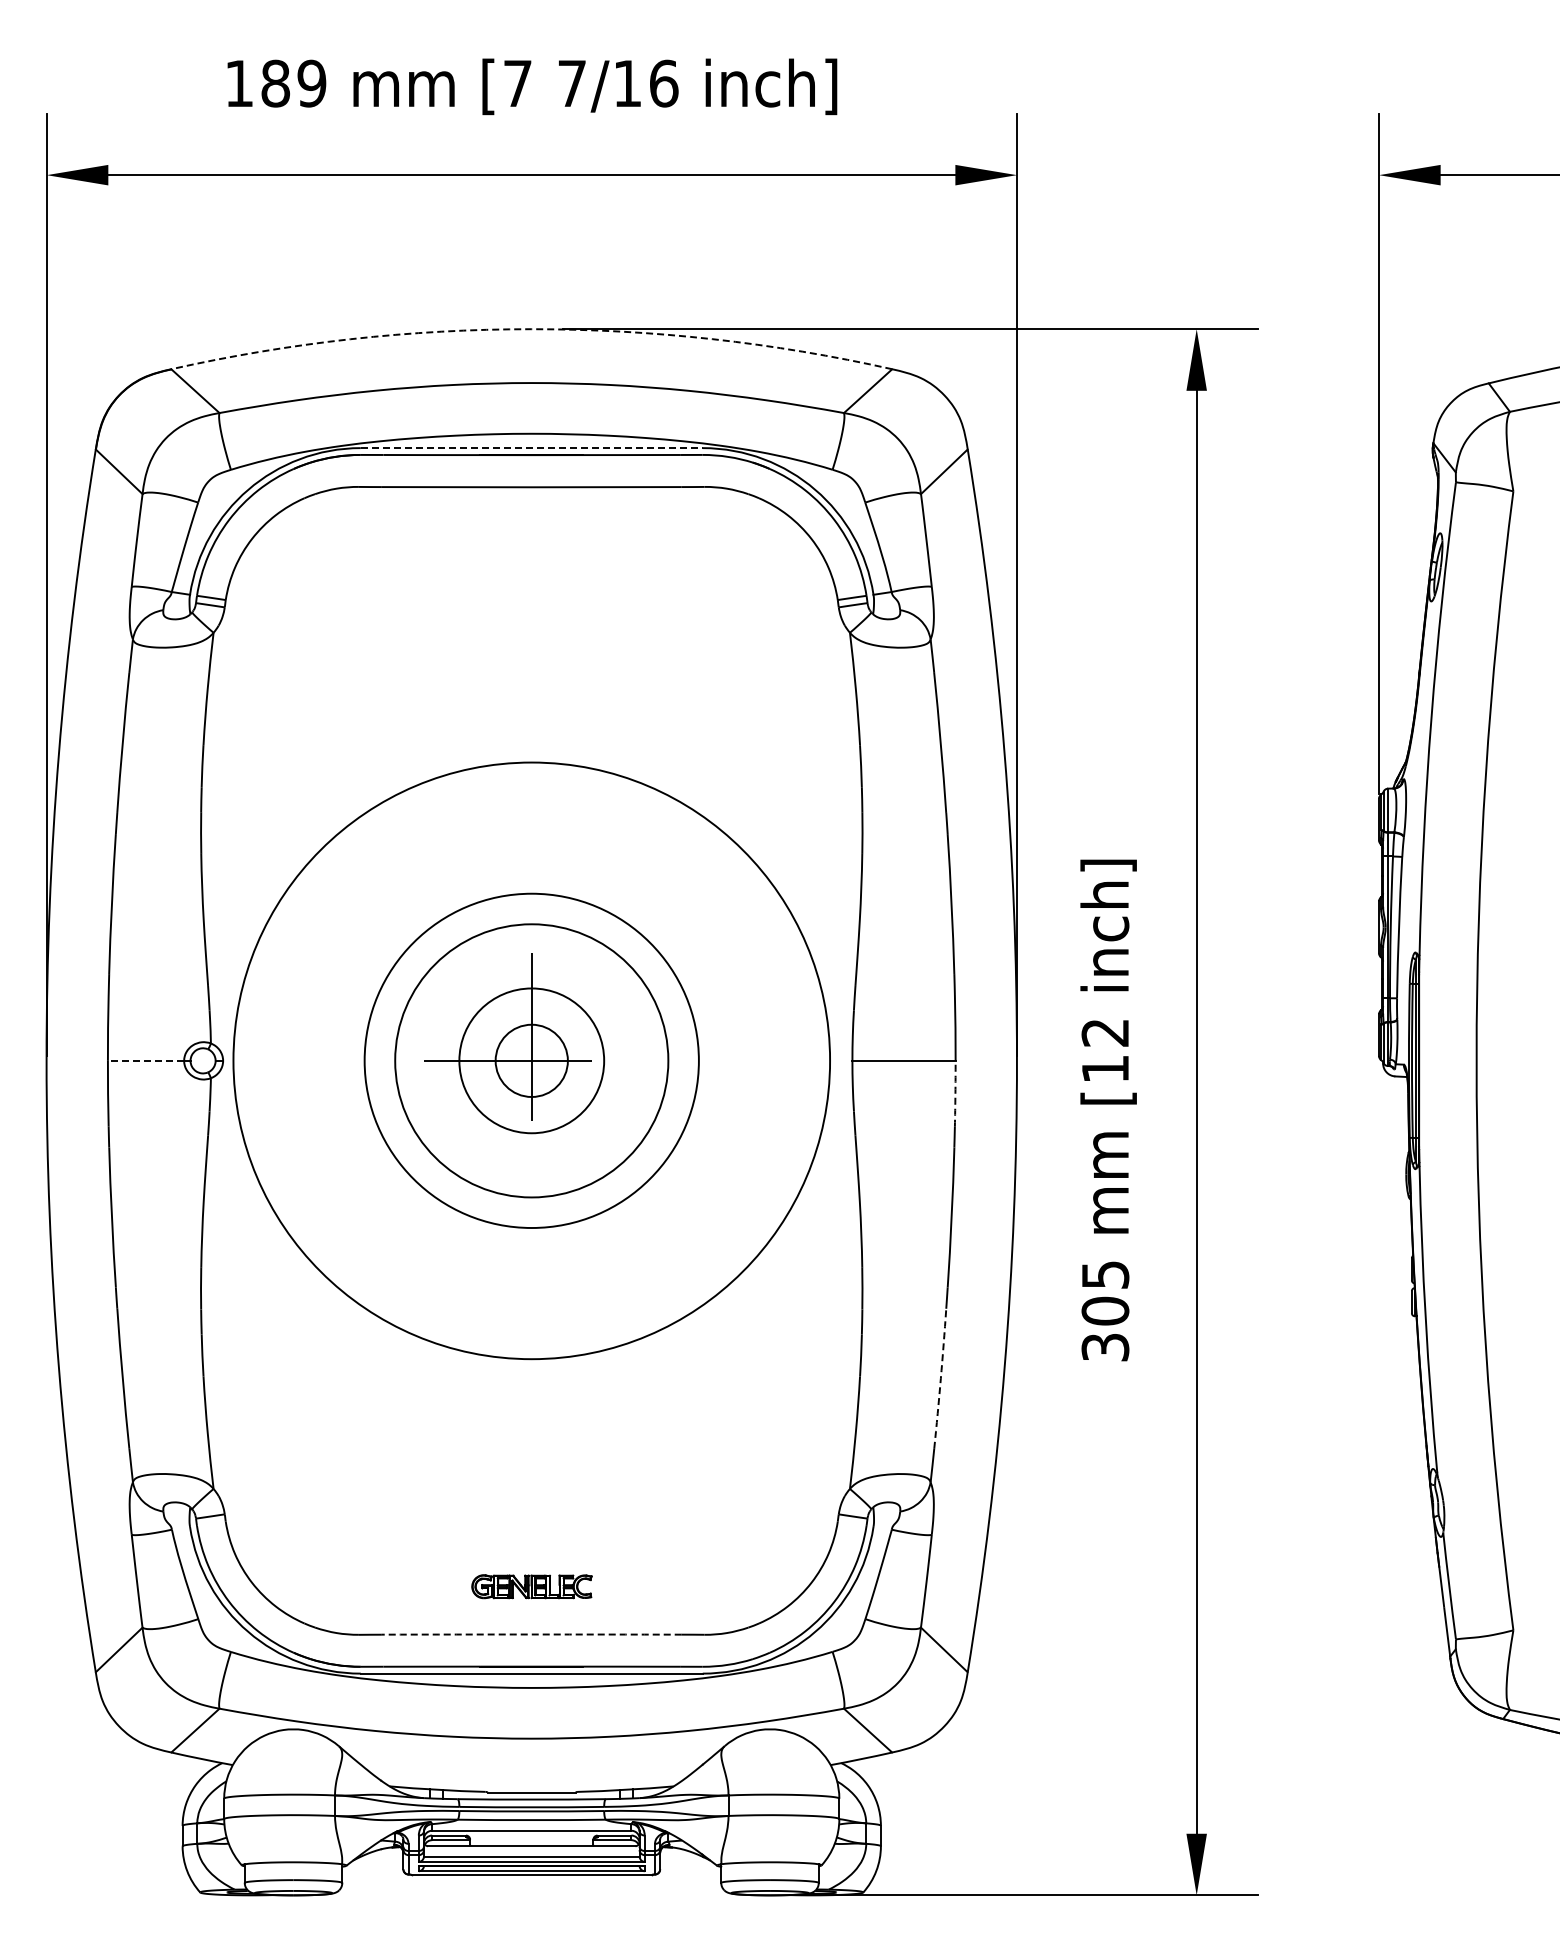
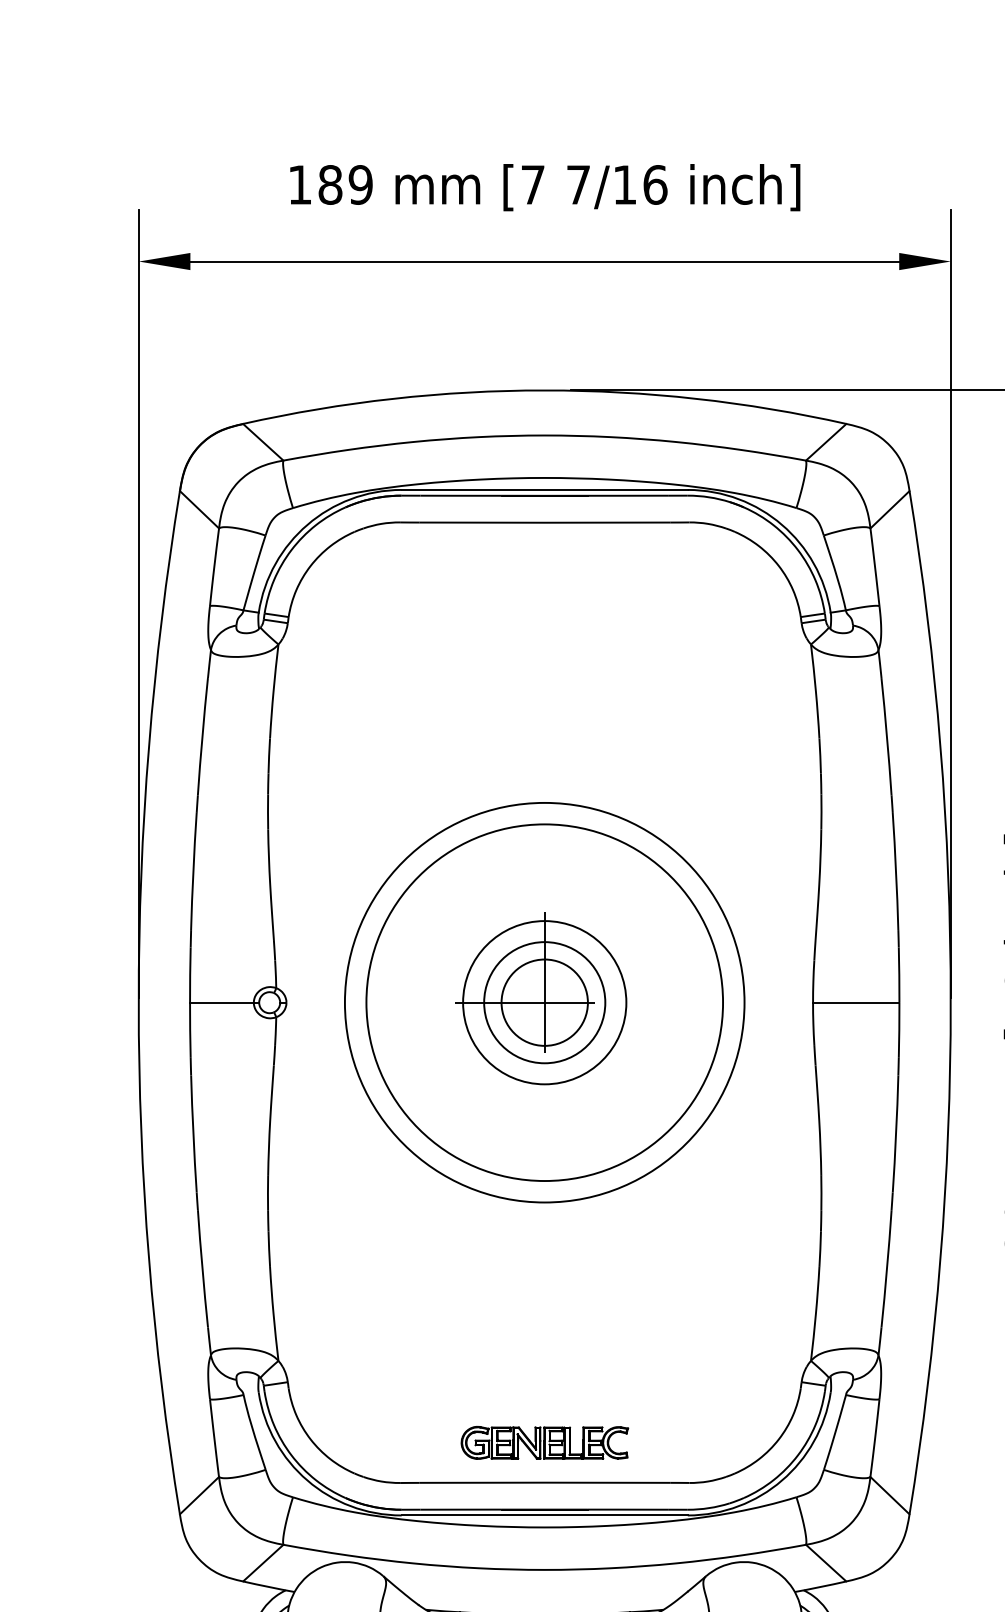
arc: (531, 329) -> (544, 390), dashed -> solid
line: (531, 448) -> (544, 490), dashed -> solid
line: (145, 1060) -> (221, 1002), dashed -> solid
circle: (531, 1060) -> (544, 1002), size x0.71
circle: (531, 1060) -> (544, 1002), size x0.71
circle: (531, 1060) -> (544, 1002), size x1.43
circle: (531, 1060) -> (544, 1002), size x1.43
arc: (955, 1093) -> (899, 1030), dashed -> solid
arc: (940, 1378) -> (886, 1268), dashed -> solid
part: (531, 1586) -> (544, 1442), size x1.67
arc: (531, 1634) -> (544, 1482), dashed -> solid

